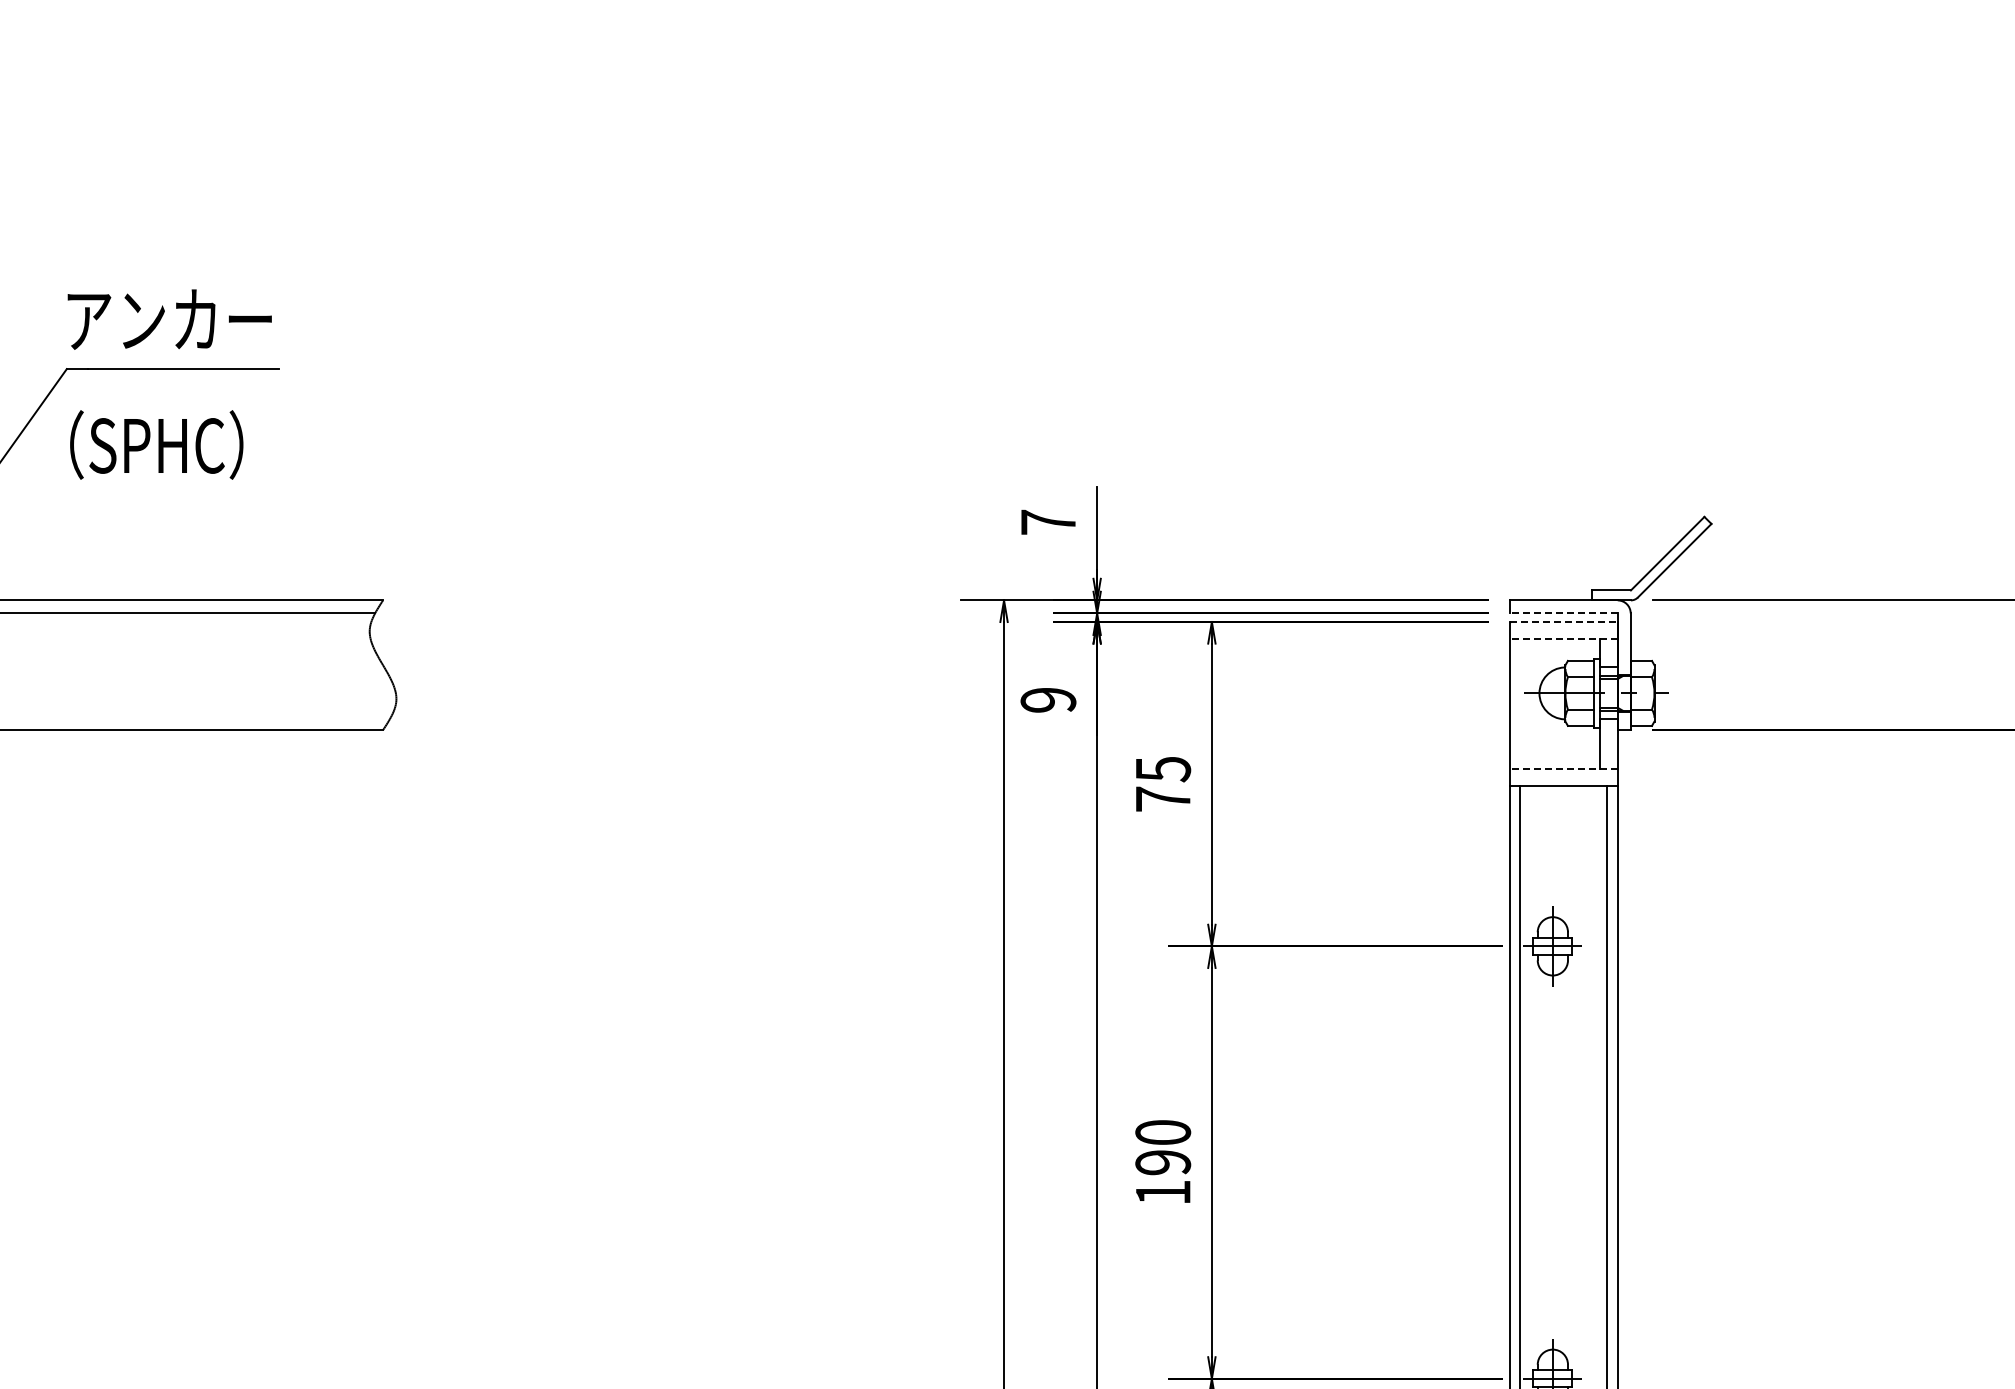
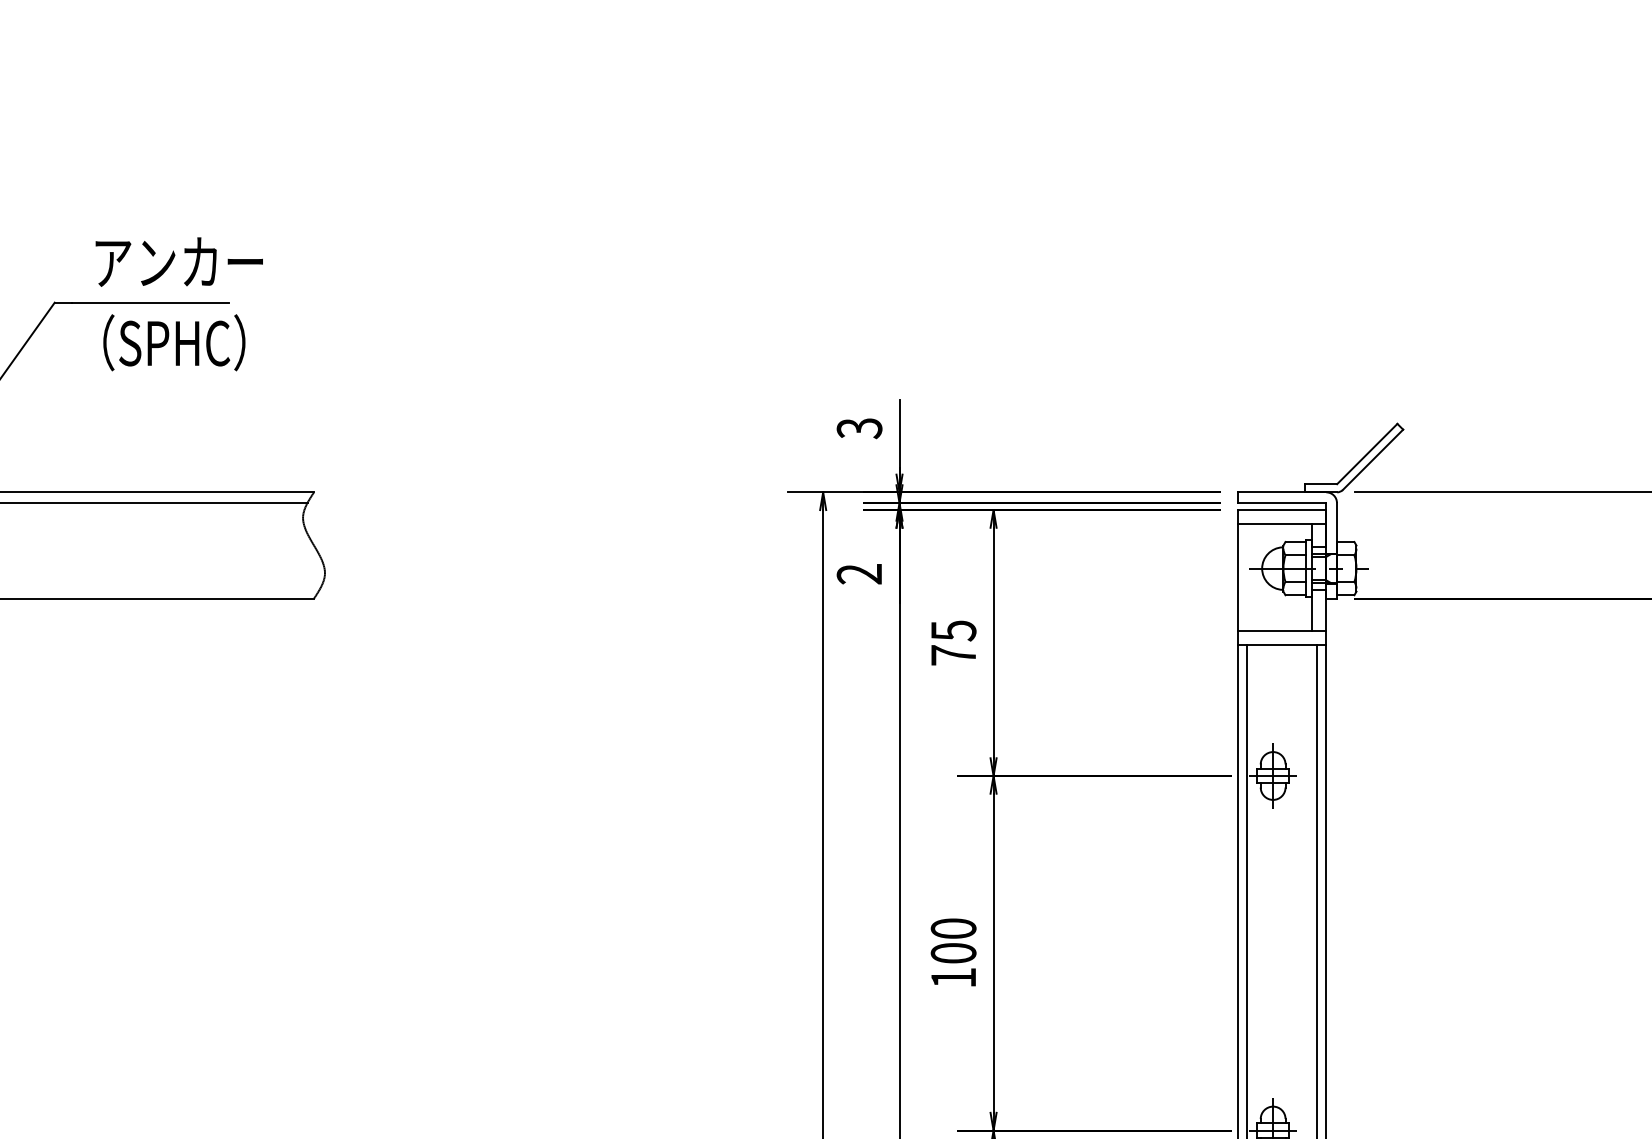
text: (169, 319) -> (179, 262), moved
text: (156, 444) -> (174, 342), moved
text: (1048, 522) -> (859, 428), 7 -> 3
line: (1563, 613) -> (1281, 503), dashed -> solid
line: (1564, 622) -> (1282, 510), dashed -> solid
line: (1563, 639) -> (1281, 524), dashed -> solid
text: (1048, 699) -> (859, 573), 9 -> 2
line: (1563, 769) -> (1281, 630), dashed -> solid
text: (1163, 1162) -> (953, 953), 190 -> 100

